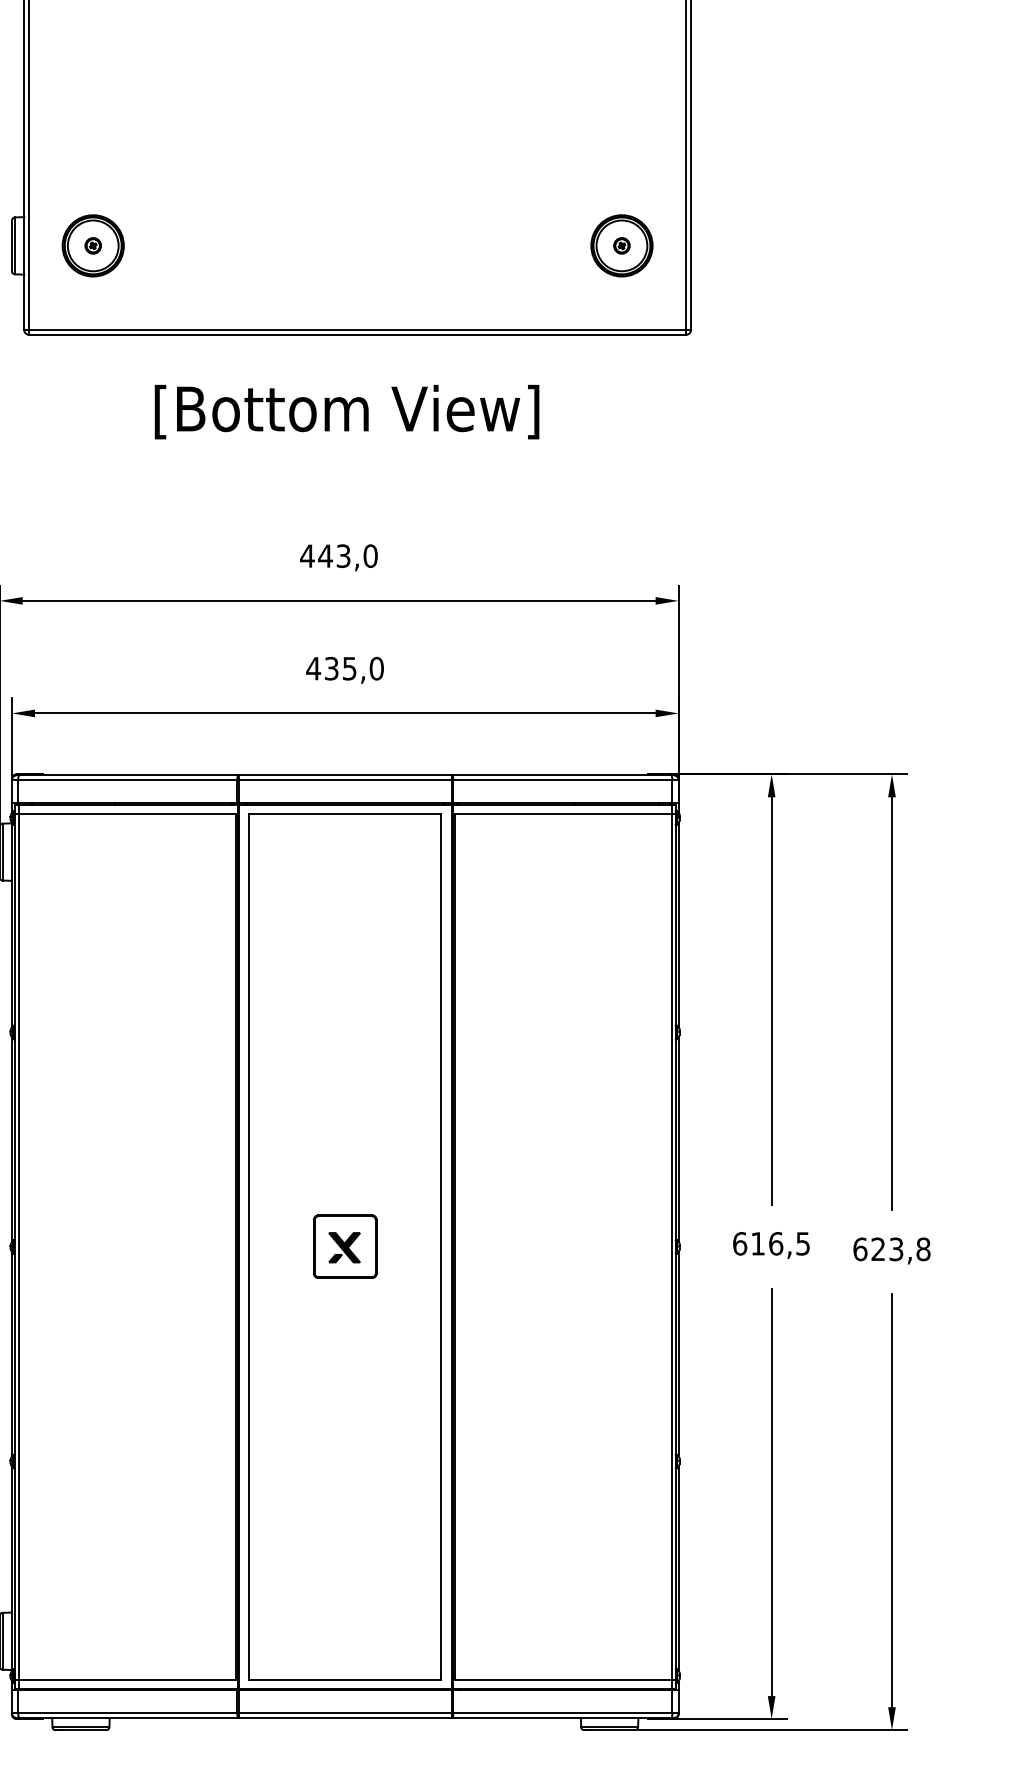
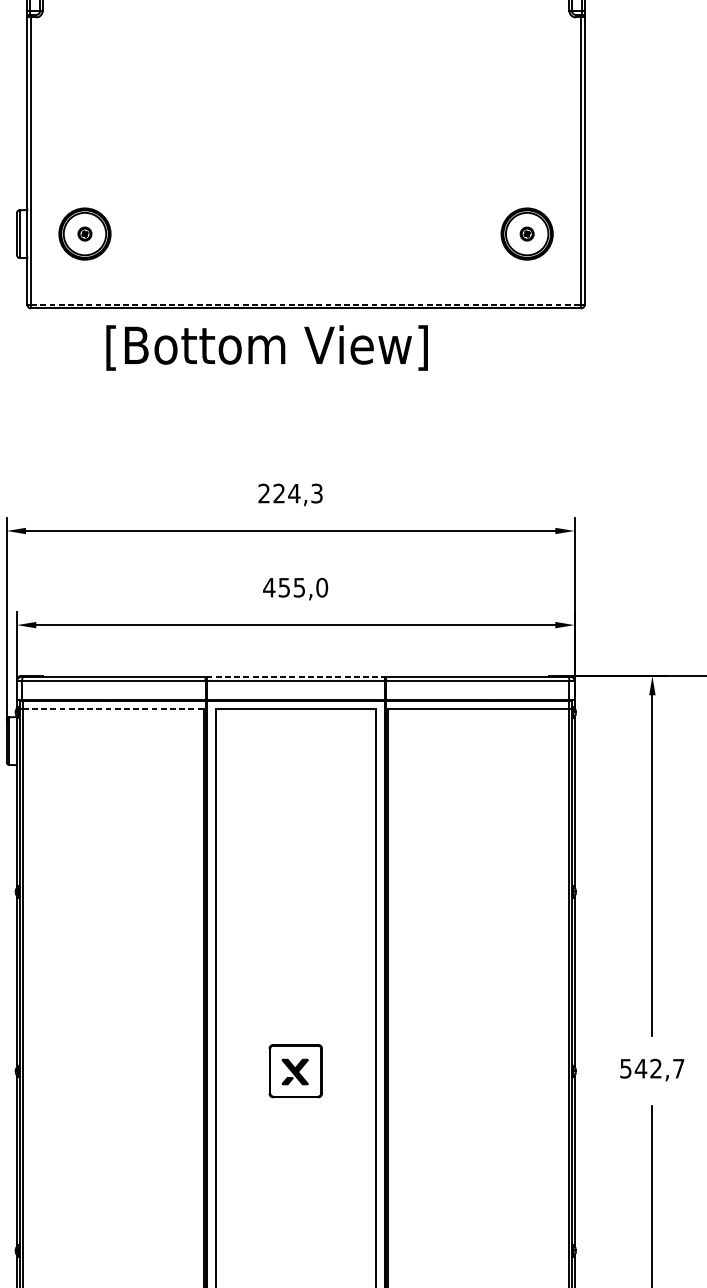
line: (357, 330) -> (306, 304), solid -> dashed
text: (346, 411) -> (266, 347), moved
text: (338, 556) -> (290, 493), 443,0 -> 224,3
text: (331, 667) -> (284, 586), 435,0 -> 455,0
line: (345, 775) -> (295, 677), solid -> dashed
line: (127, 813) -> (113, 708), solid -> dashed
text: (771, 1243) -> (652, 1068), 616,5 -> 542,7

